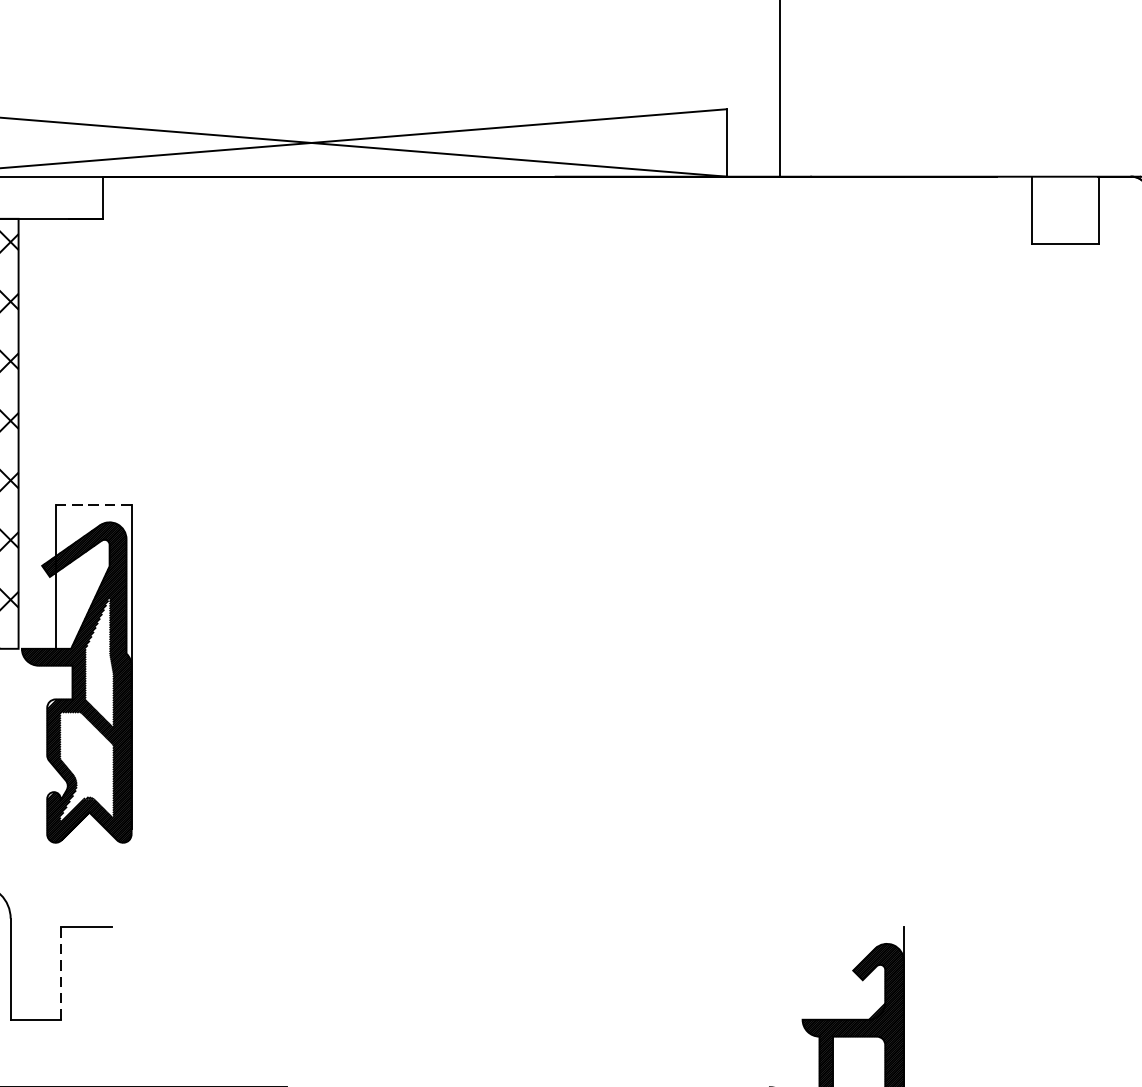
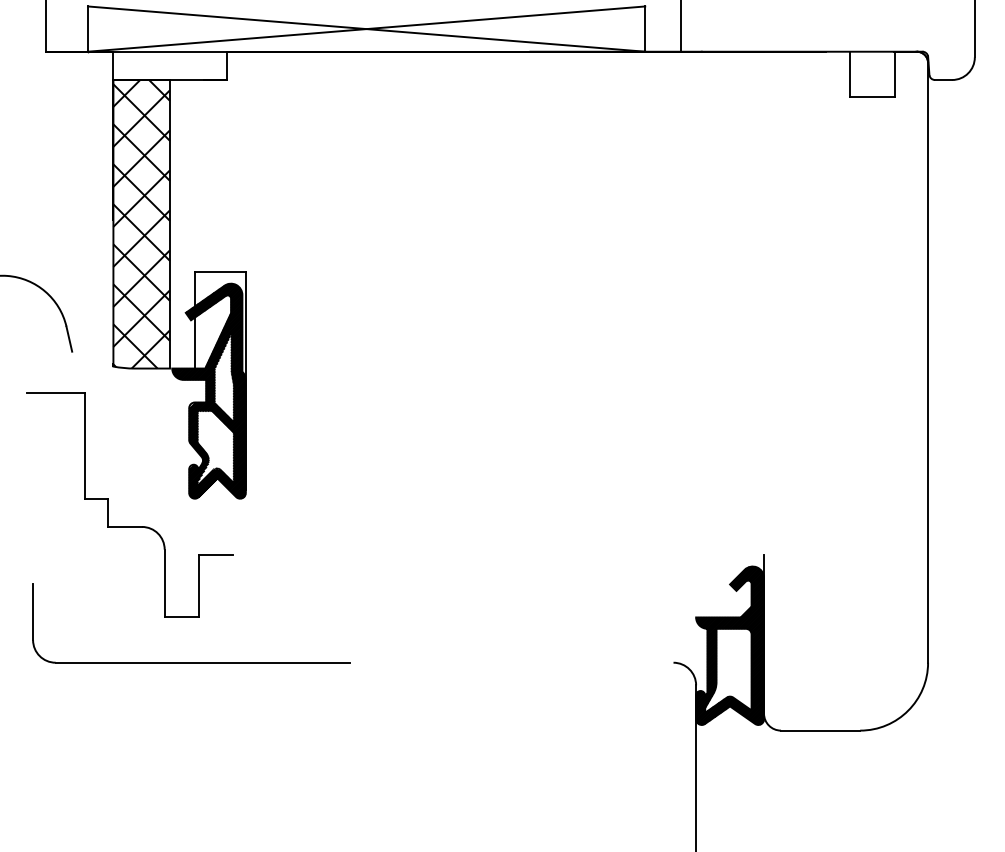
line: (93, 505) -> (220, 272), dashed -> solid
line: (61, 972) -> (198, 585), dashed -> solid

